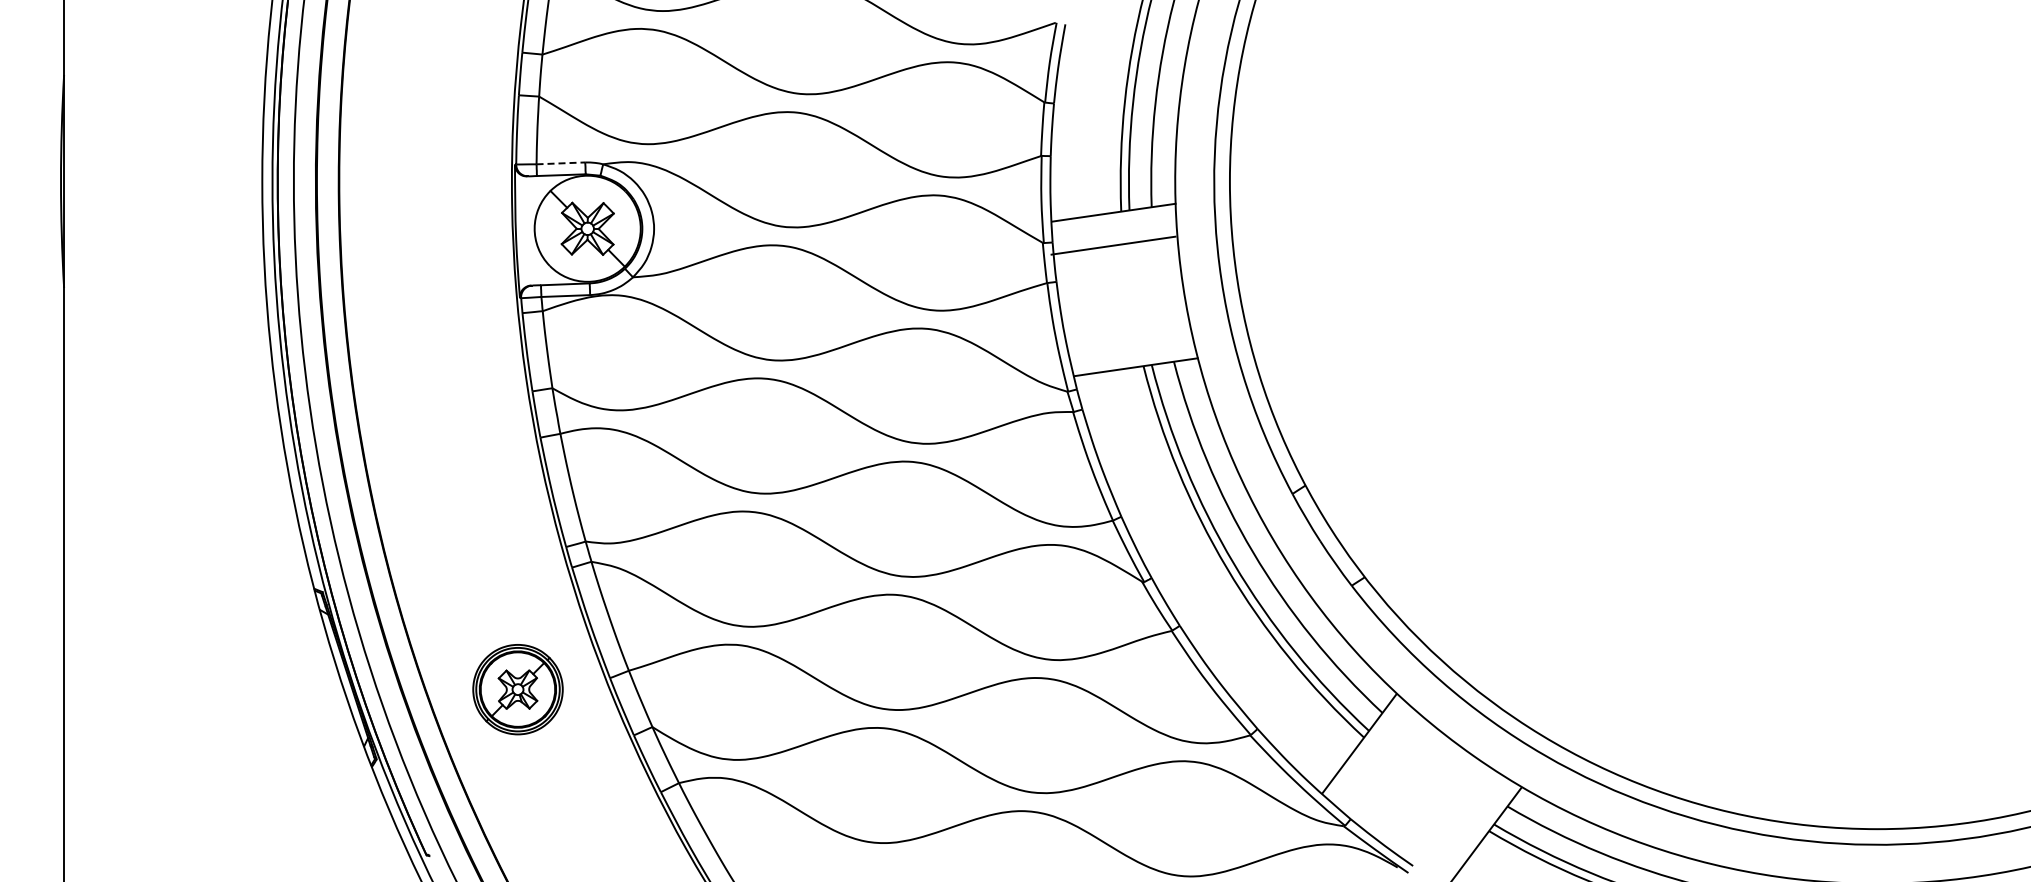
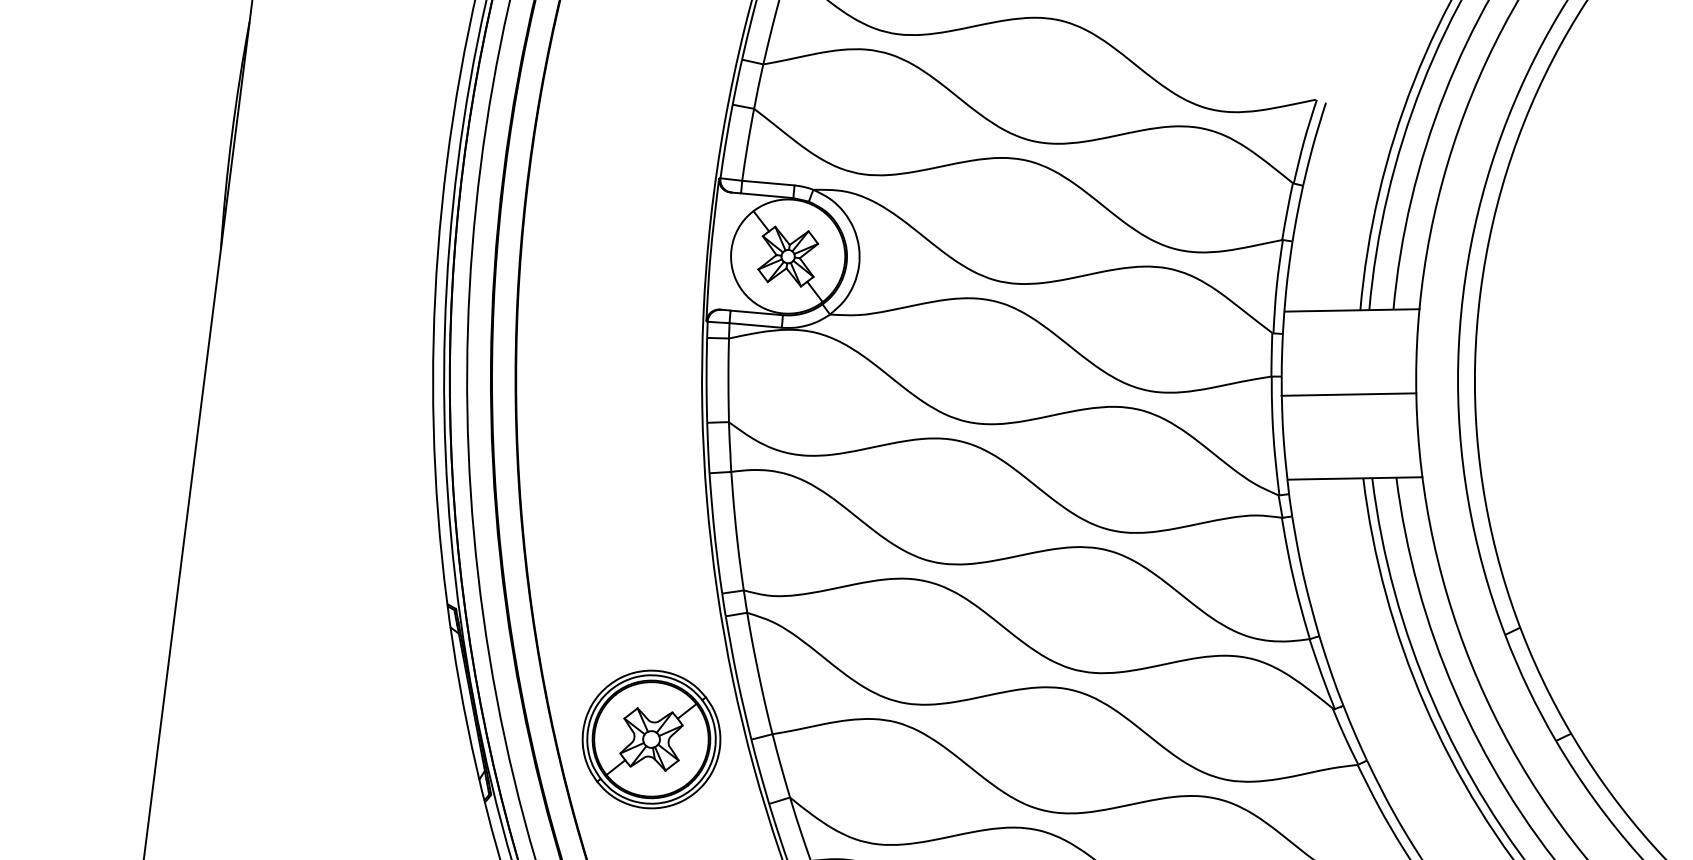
line: (561, 163) -> (768, 183), dashed -> solid
line: (1113, 245) -> (1348, 394), moved
part: (517, 689) -> (651, 739), size x1.43

